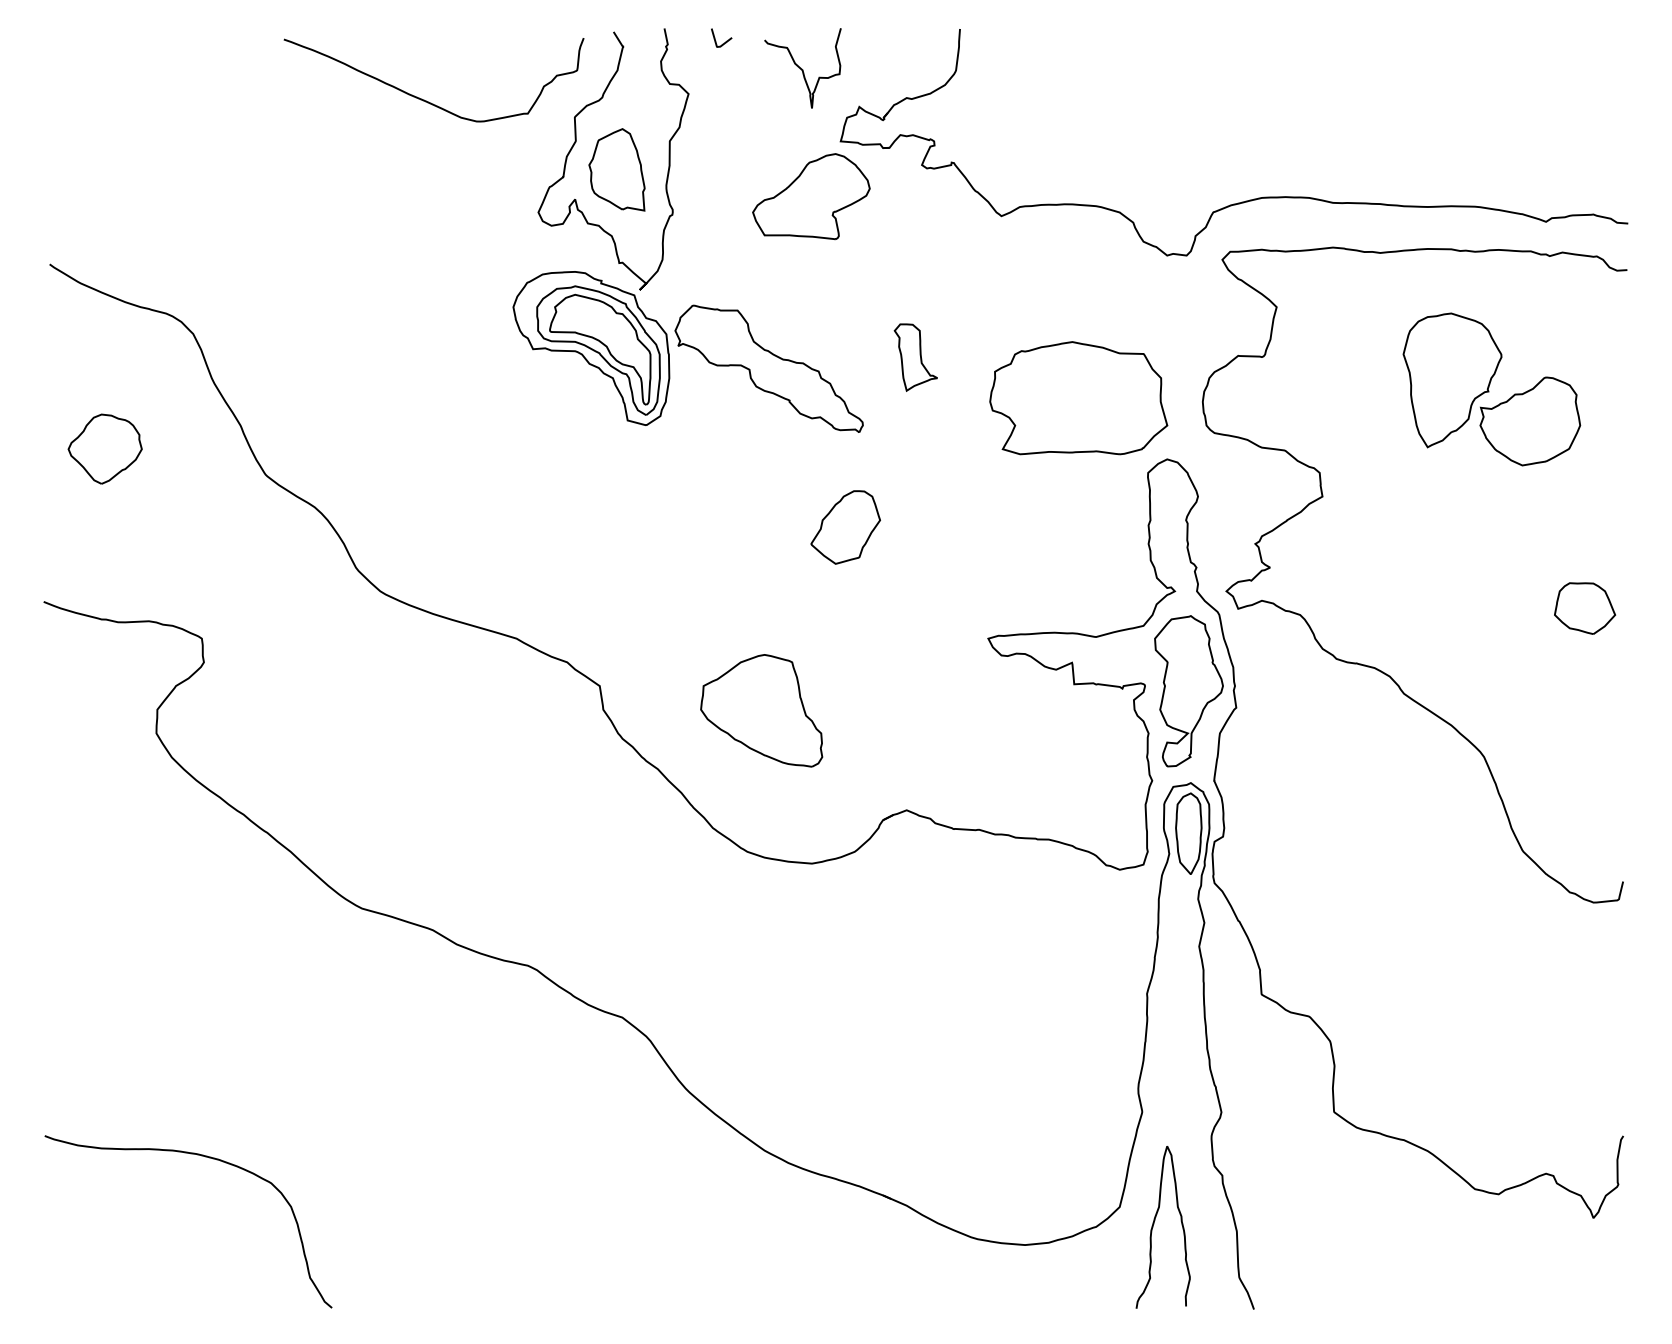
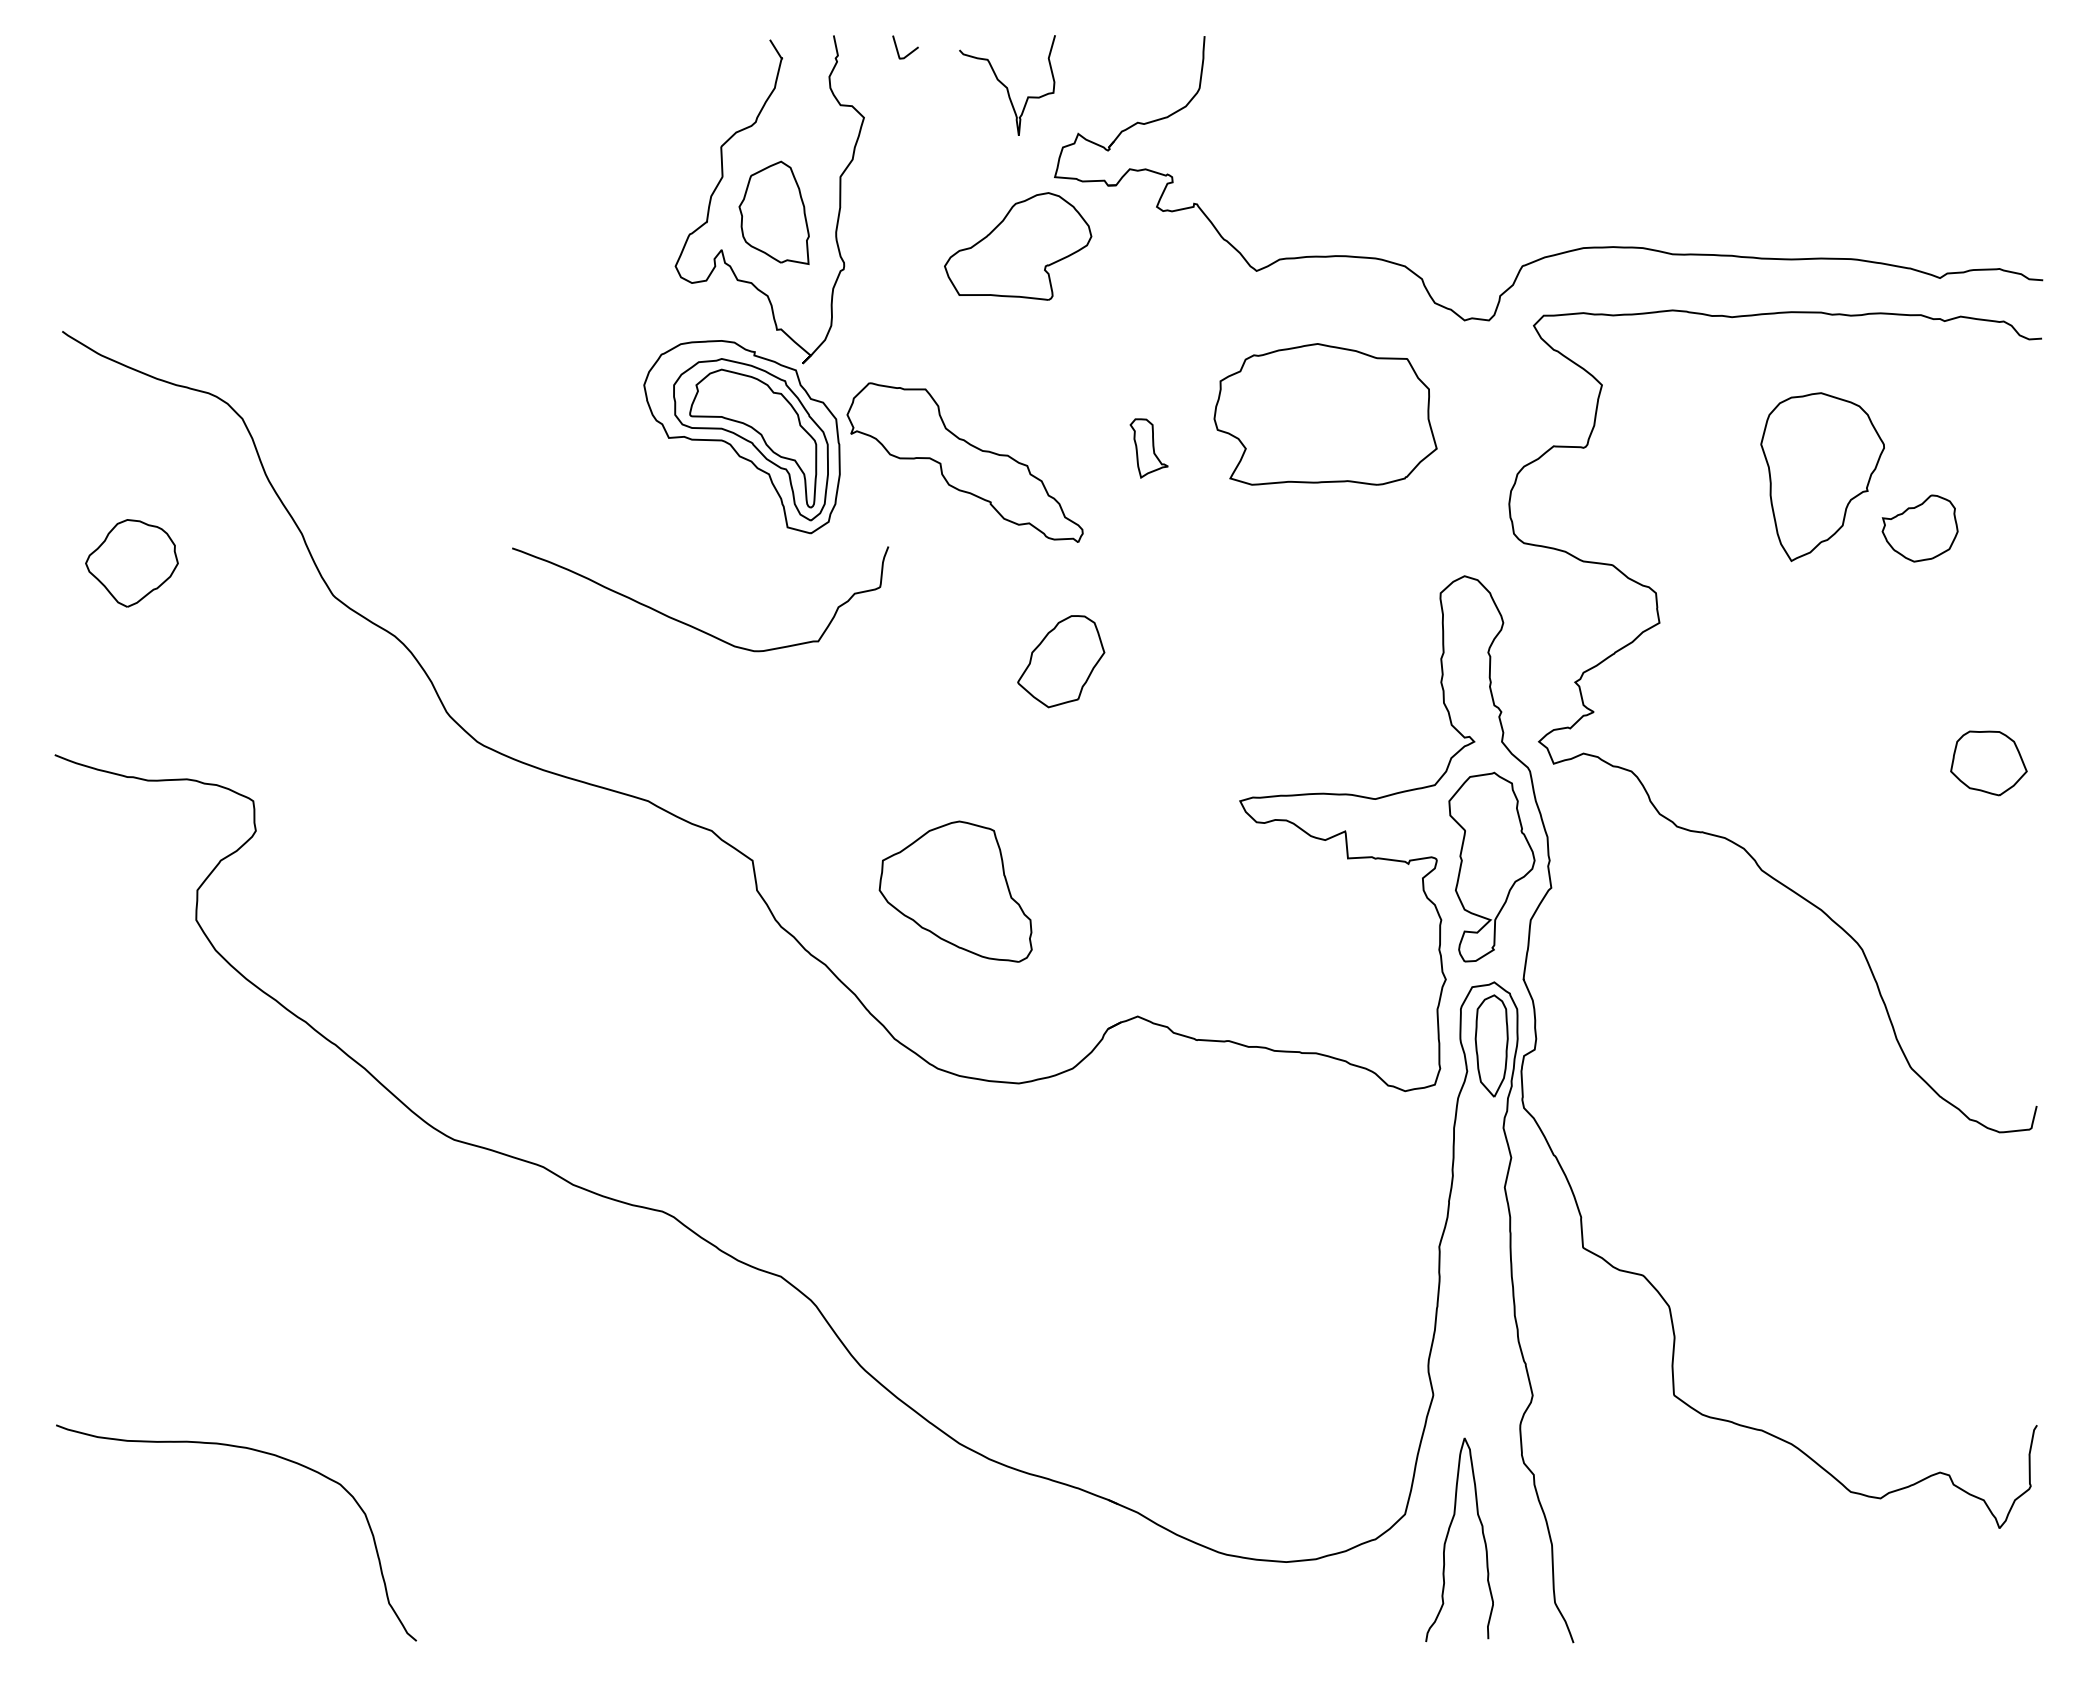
curve: (427, 101) -> (692, 625), moved
part: (915, 357) -> (1148, 448), size x0.7
part: (1078, 398) -> (1325, 414), moved
part: (1529, 421) -> (1919, 528), size x0.6

